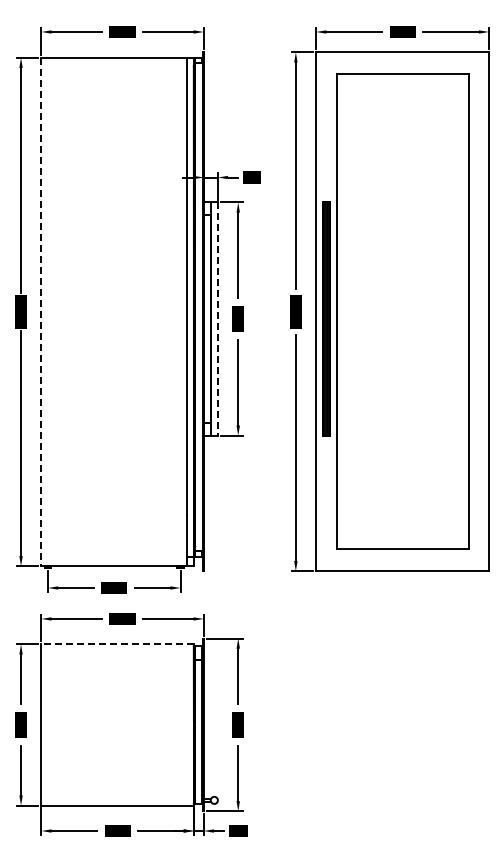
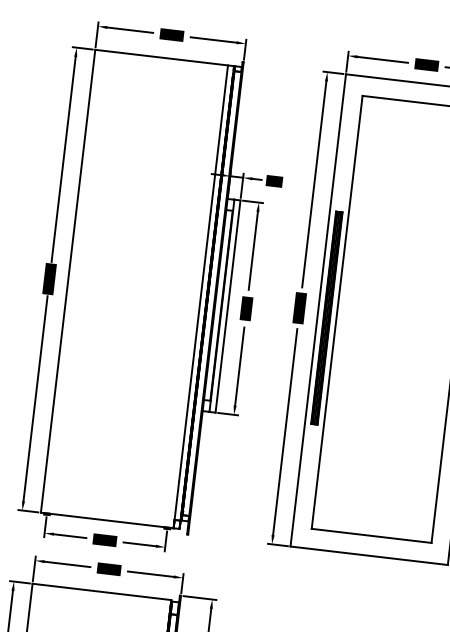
line: (41, 312) -> (68, 281), dashed -> solid
line: (217, 319) -> (227, 306), dashed -> solid
line: (117, 644) -> (101, 592), dashed -> solid

